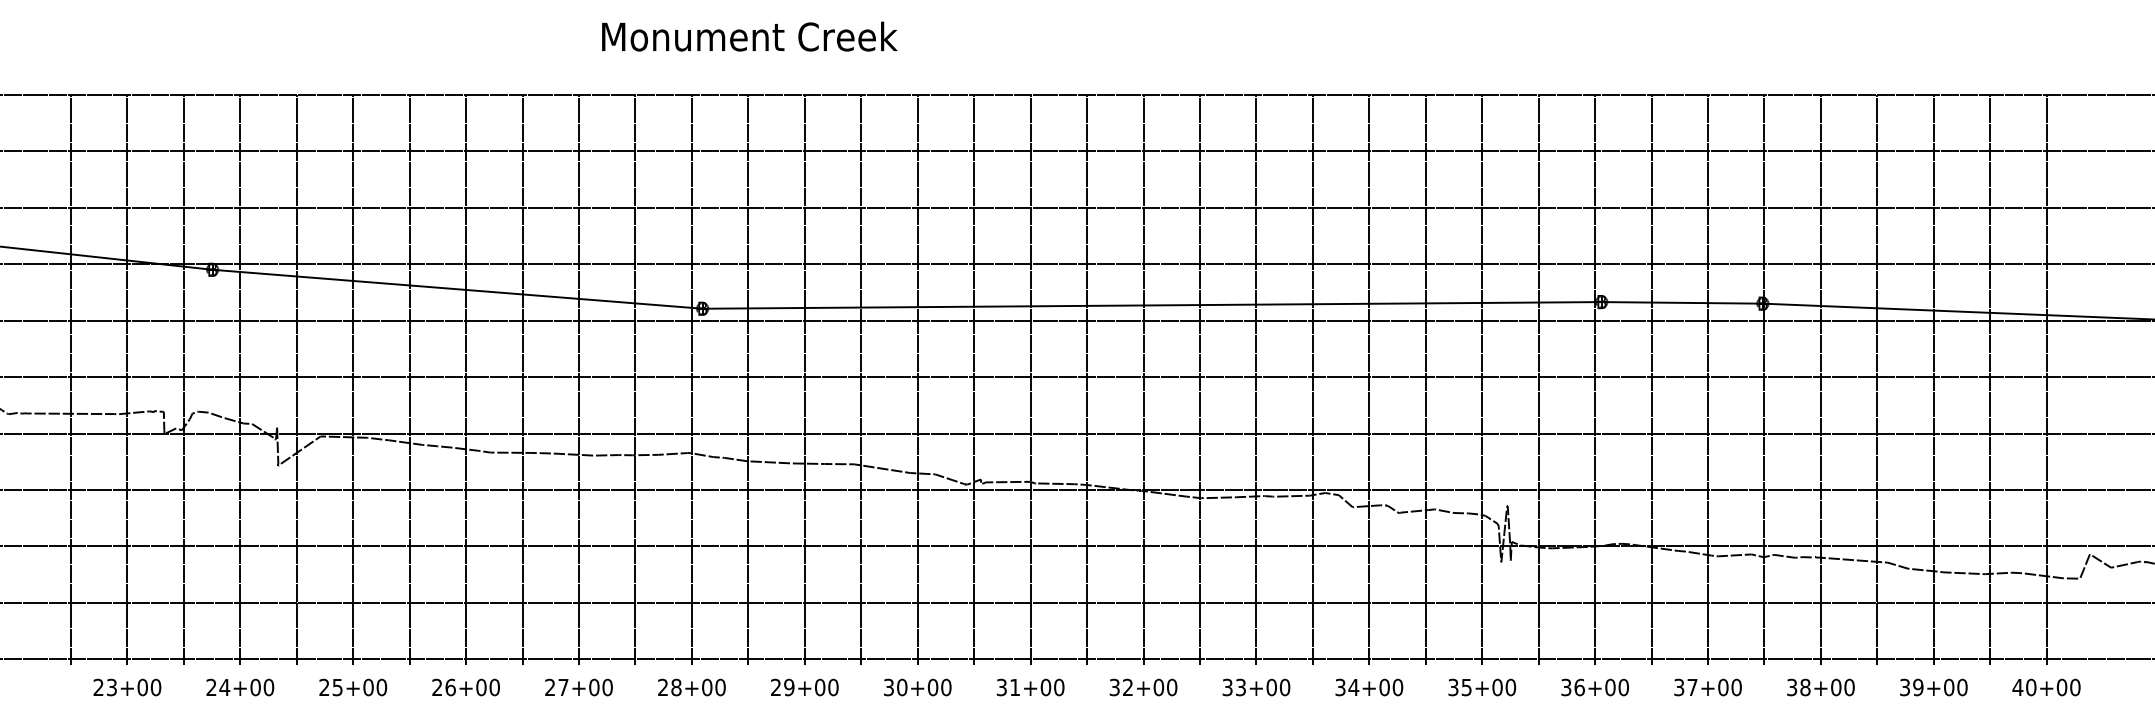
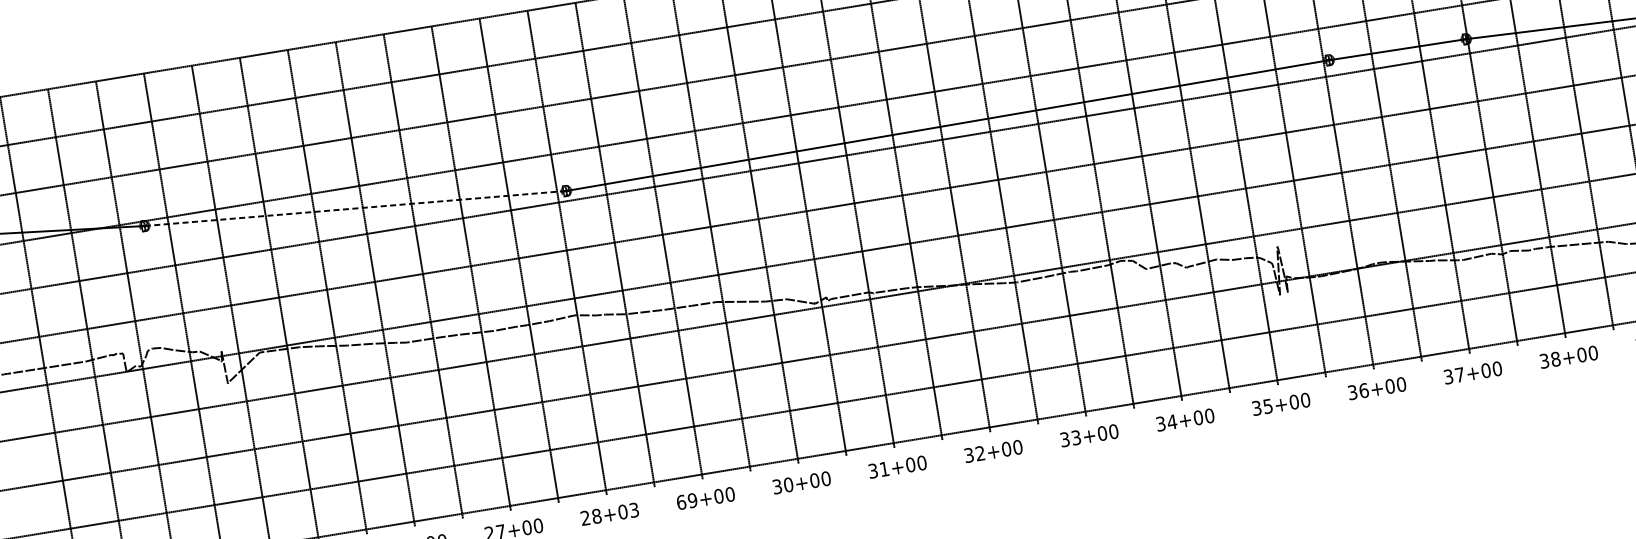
line: (457, 289) -> (355, 208), solid -> dashed
text: (720, 687) -> (634, 510), 28+00 -> 28+03
text: (776, 687) -> (681, 502), 29+00 -> 69+00

